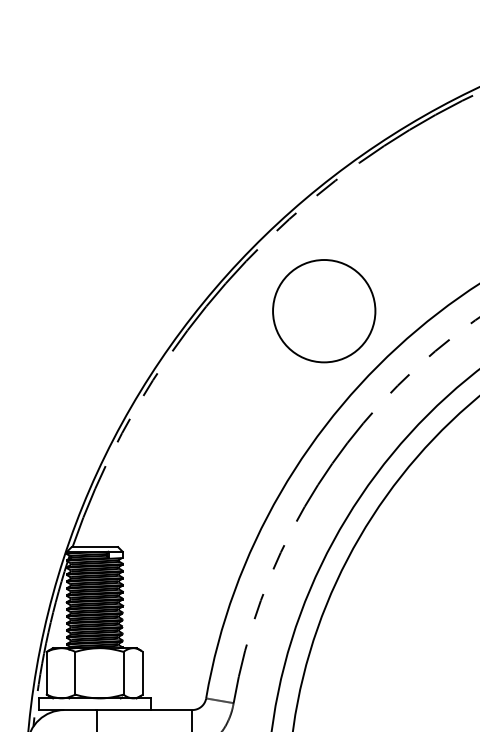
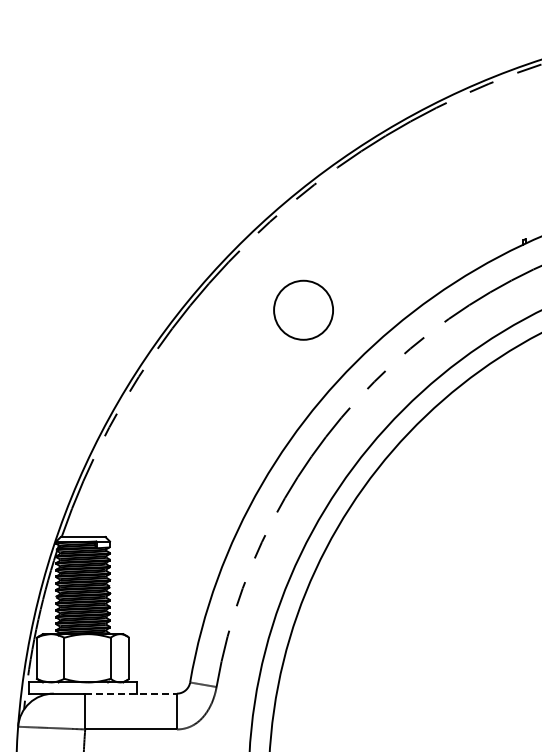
circle: (324, 311) -> (303, 310), size x0.6
line: (145, 709) -> (131, 693), solid -> dashed

